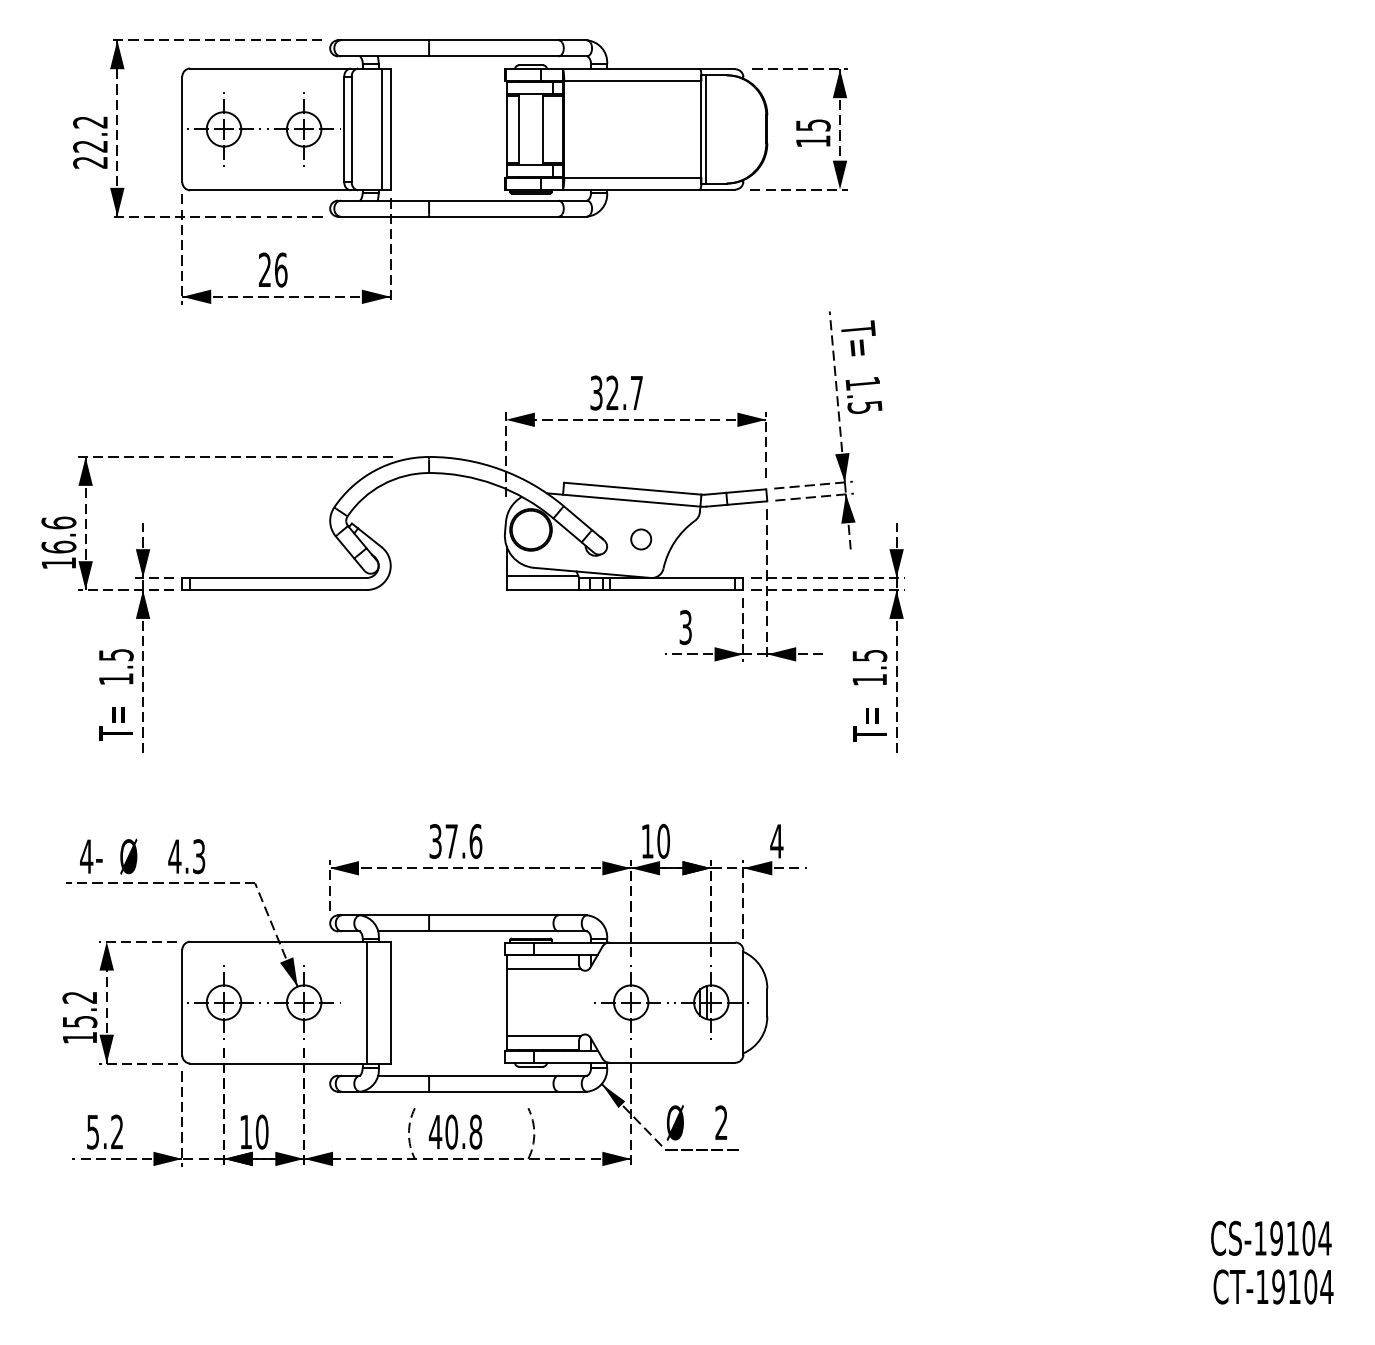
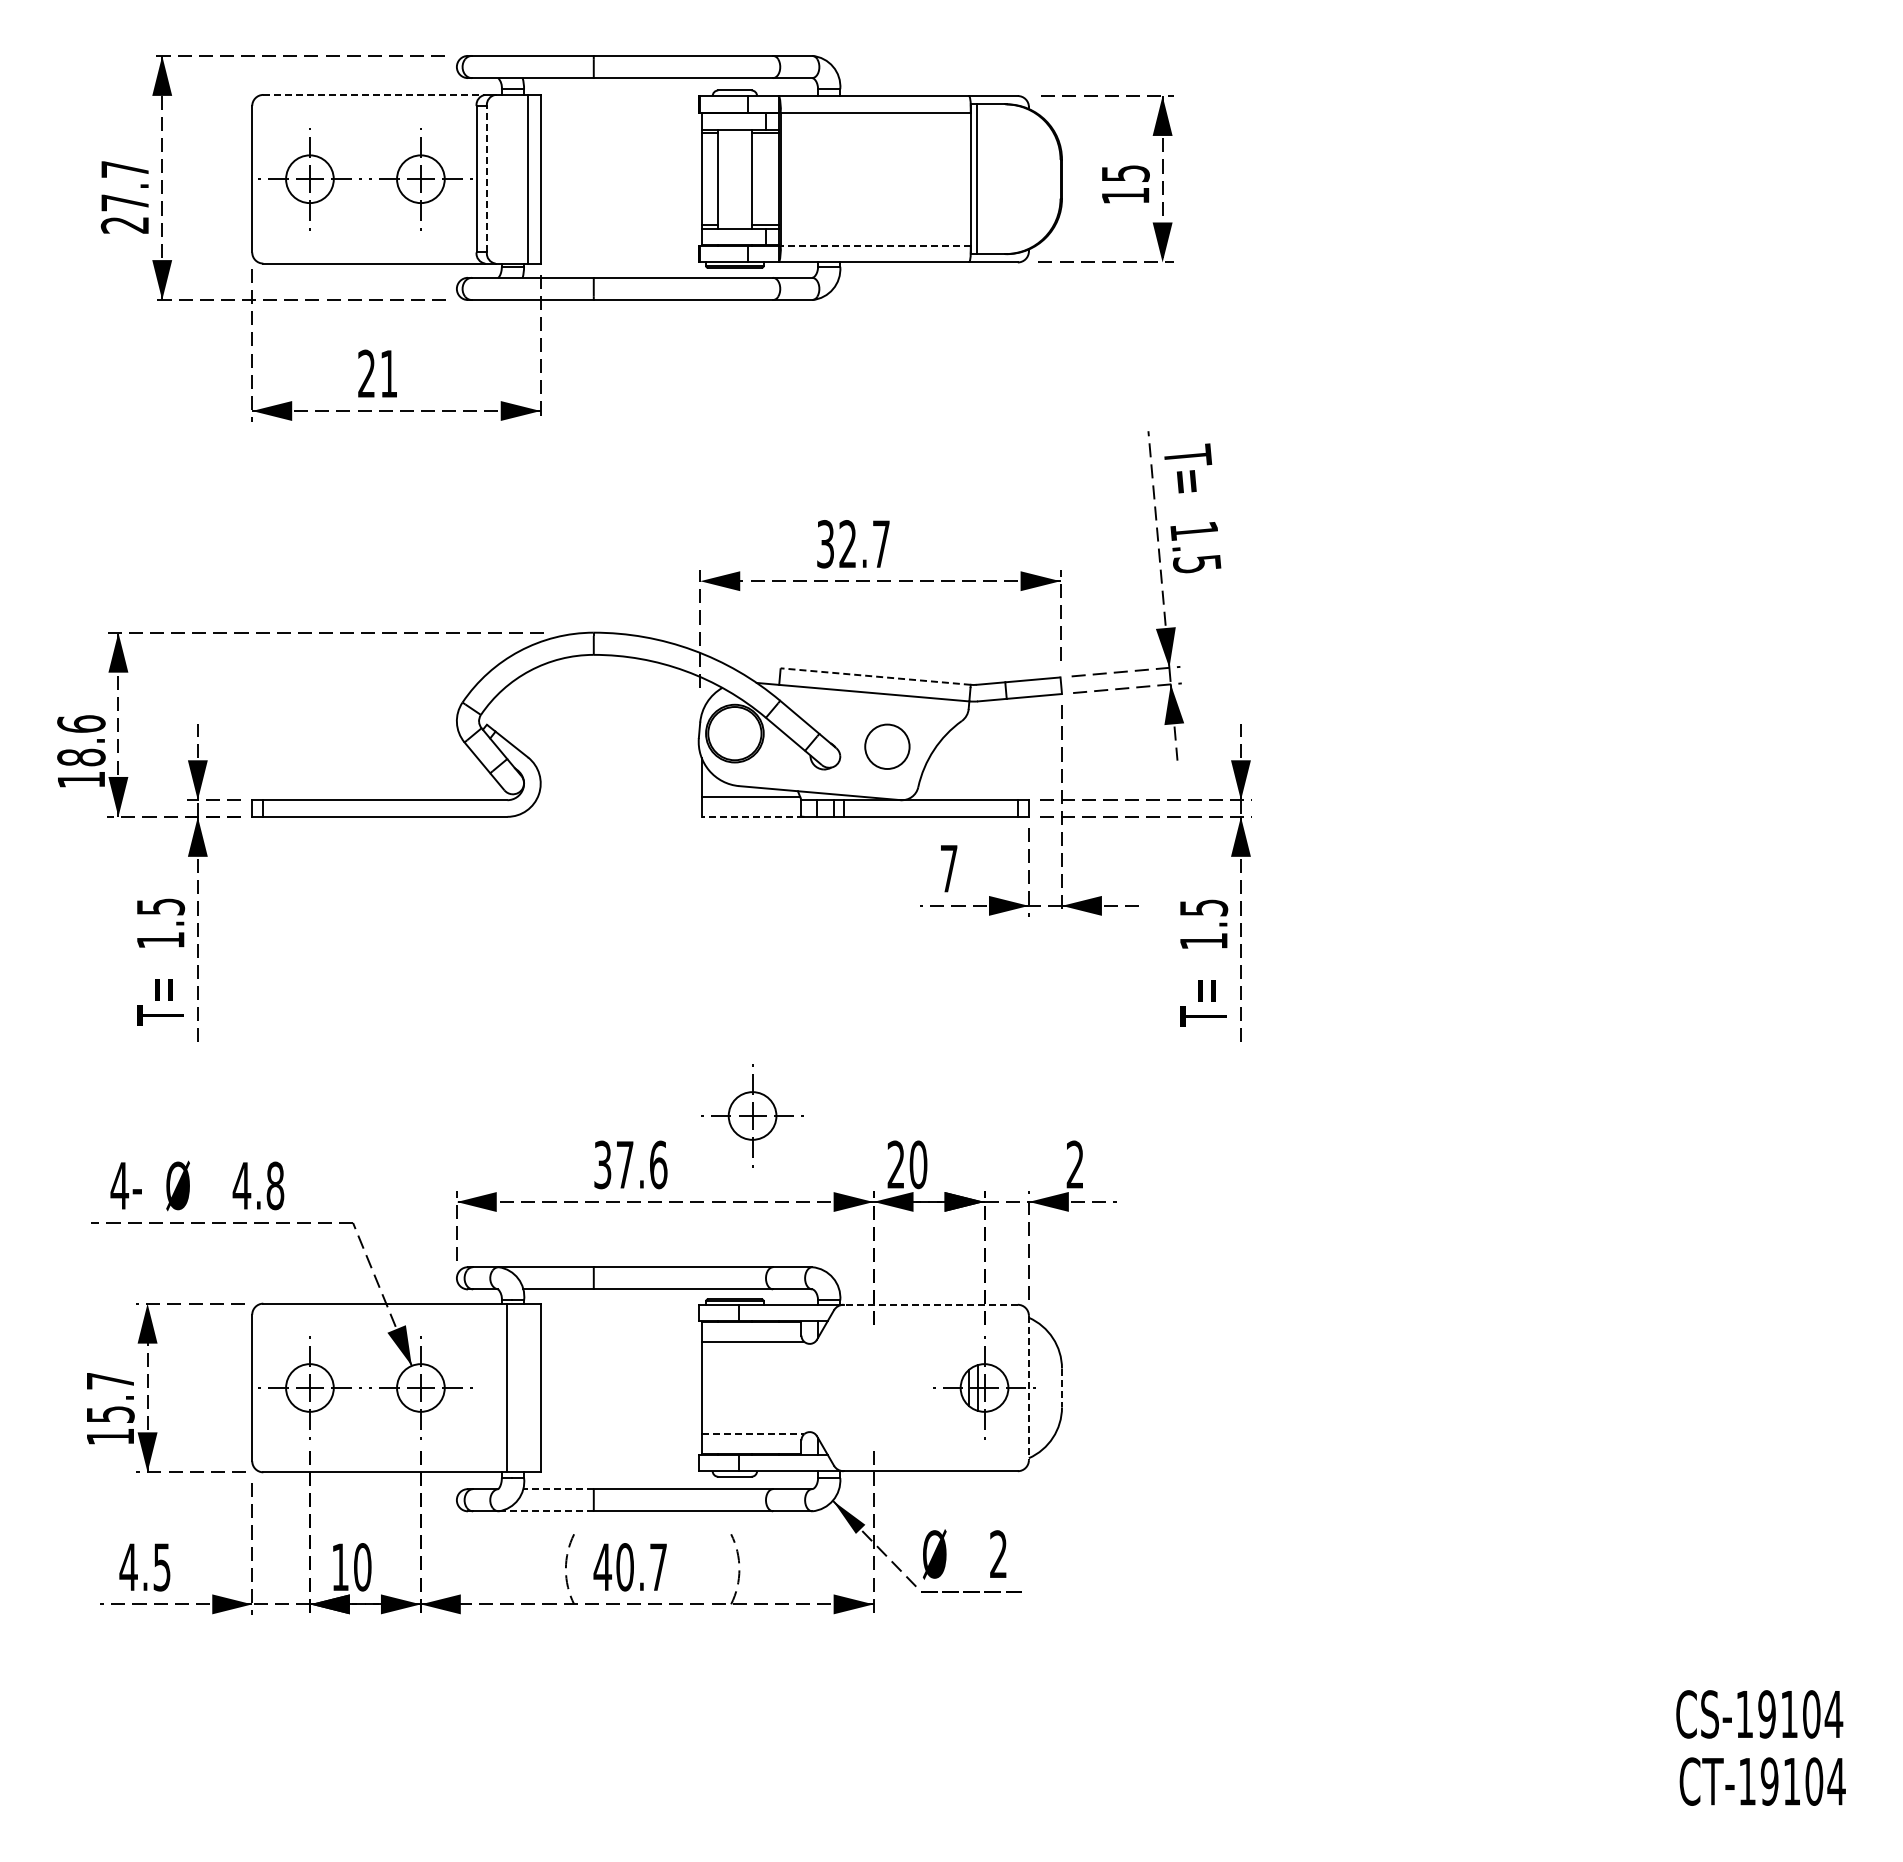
line: (270, 68) -> (374, 94), solid -> dashed
line: (351, 128) -> (486, 178), solid -> dashed
text: (90, 134) -> (124, 186), 22.2 -> 27.7
line: (632, 177) -> (875, 245), solid -> dashed
text: (280, 269) -> (388, 373), 26 -> 21
line: (632, 488) -> (875, 676), solid -> dashed
circle: (641, 539) -> (887, 746), size x1.6
text: (59, 547) -> (81, 757), 16.6 -> 18.6
line: (543, 589) -> (752, 816), solid -> dashed
text: (685, 627) -> (948, 868), 3 -> 7
text: (647, 841) -> (895, 1164), 10 -> 20
text: (777, 841) -> (1075, 1164), 4 -> 2
text: (199, 856) -> (275, 1185), 4.3 -> 4.8
line: (672, 942) -> (930, 1304), solid -> dashed
text: (79, 997) -> (109, 1381), 15.2 -> 15.7
part: (631, 1002) -> (752, 1115), moved
line: (743, 1002) -> (1028, 1388), solid -> dashed
line: (767, 1002) -> (1062, 1388), solid -> dashed
line: (544, 1036) -> (753, 1434), solid -> dashed
line: (403, 1075) -> (558, 1489), solid -> dashed
line: (394, 1091) -> (546, 1511), solid -> dashed
text: (104, 1132) -> (144, 1567), 5.2 -> 4.5
text: (475, 1132) -> (658, 1567), 40.8 -> 40.7

